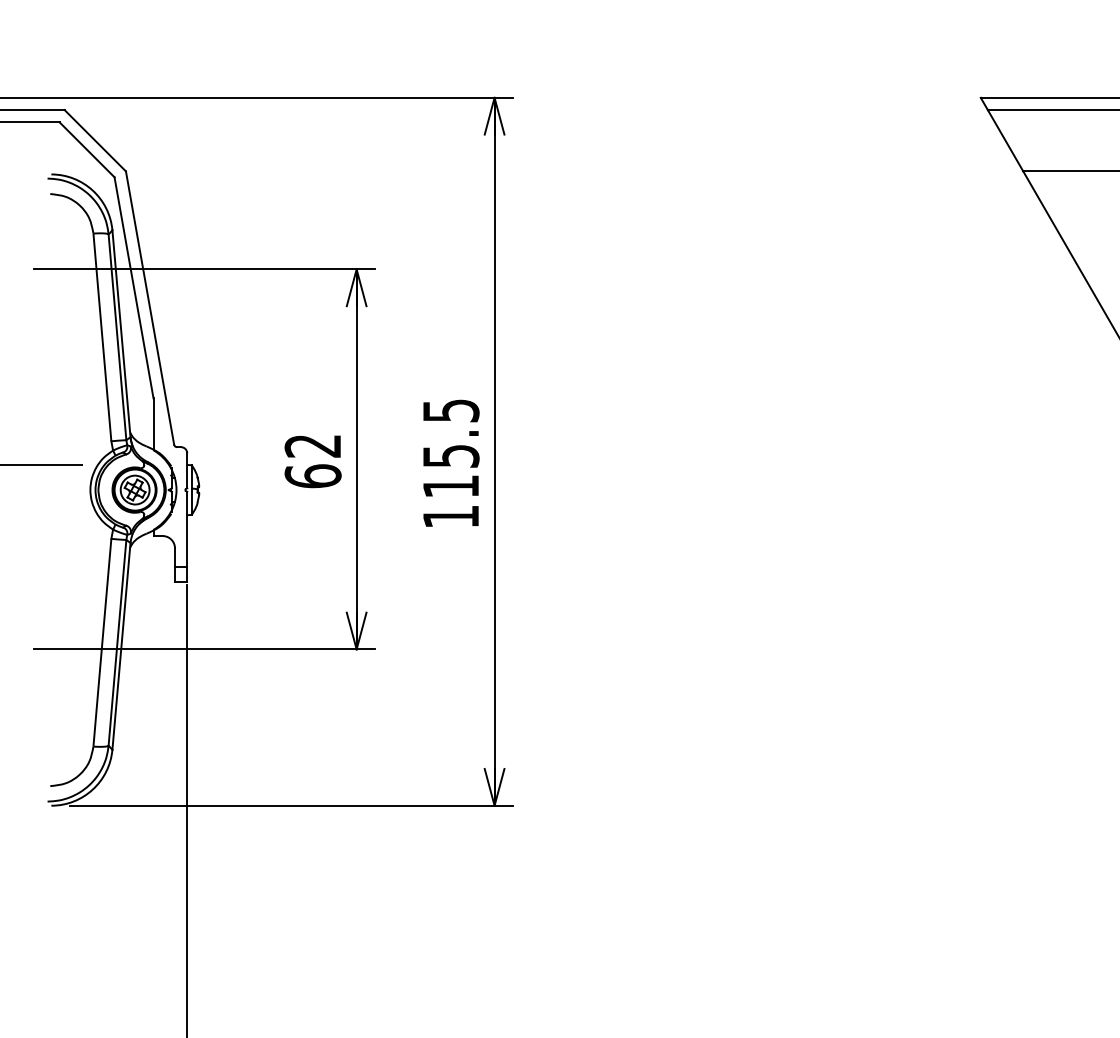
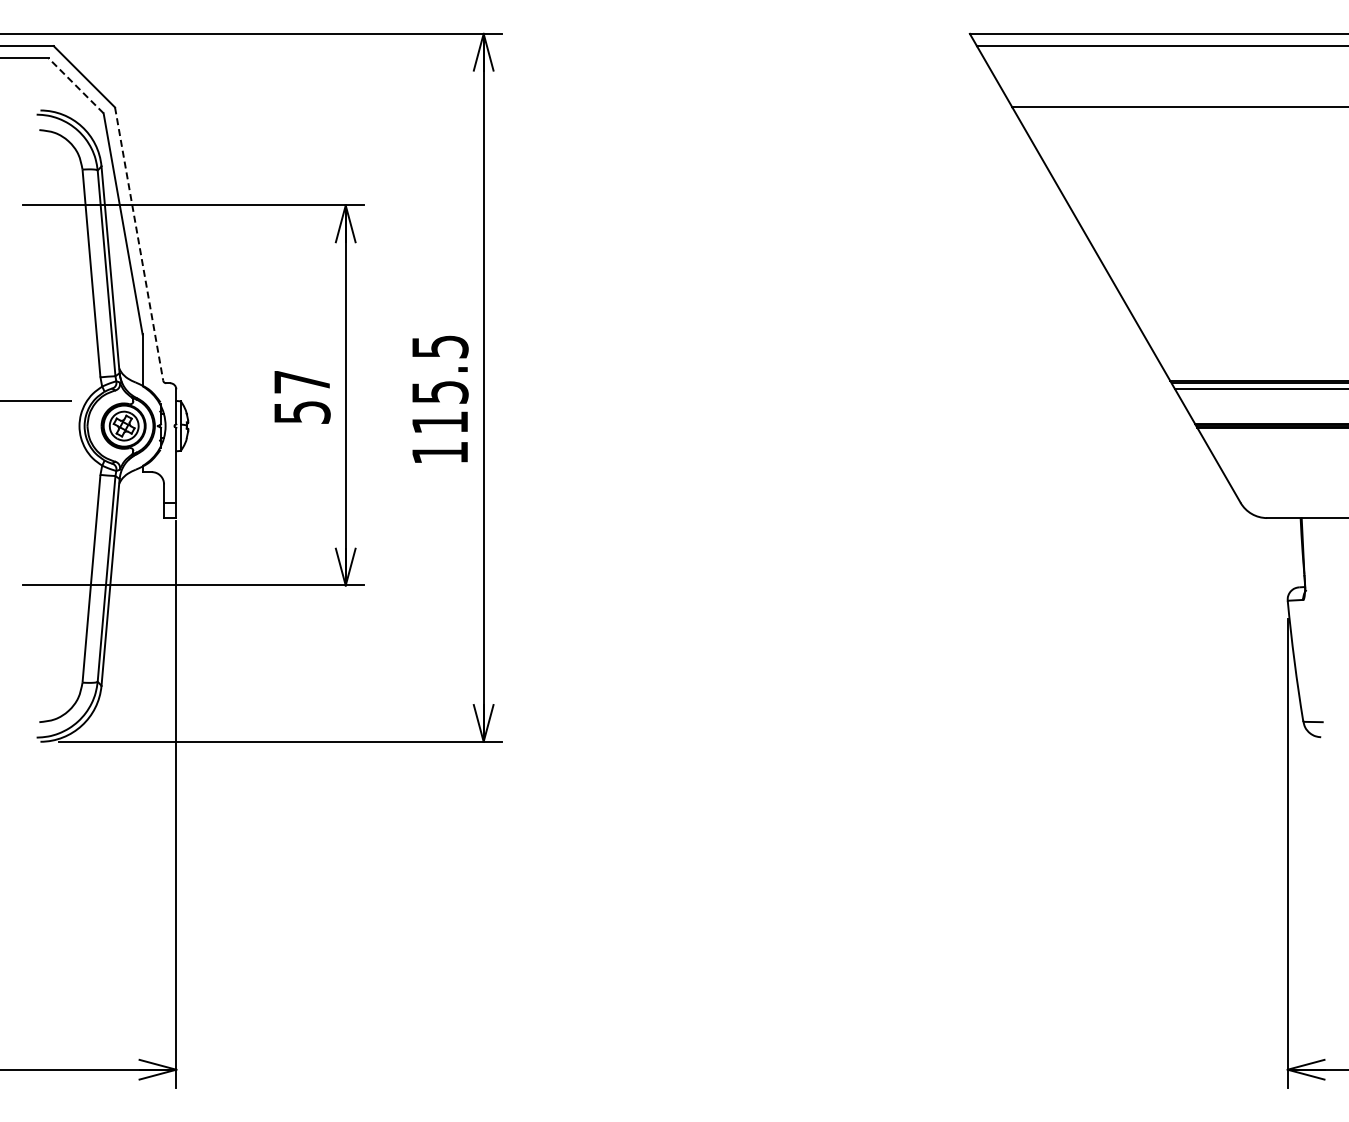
line: (87, 149) -> (76, 85), solid -> dashed
line: (150, 308) -> (139, 244), solid -> dashed
text: (312, 461) -> (301, 397), 62 -> 57

